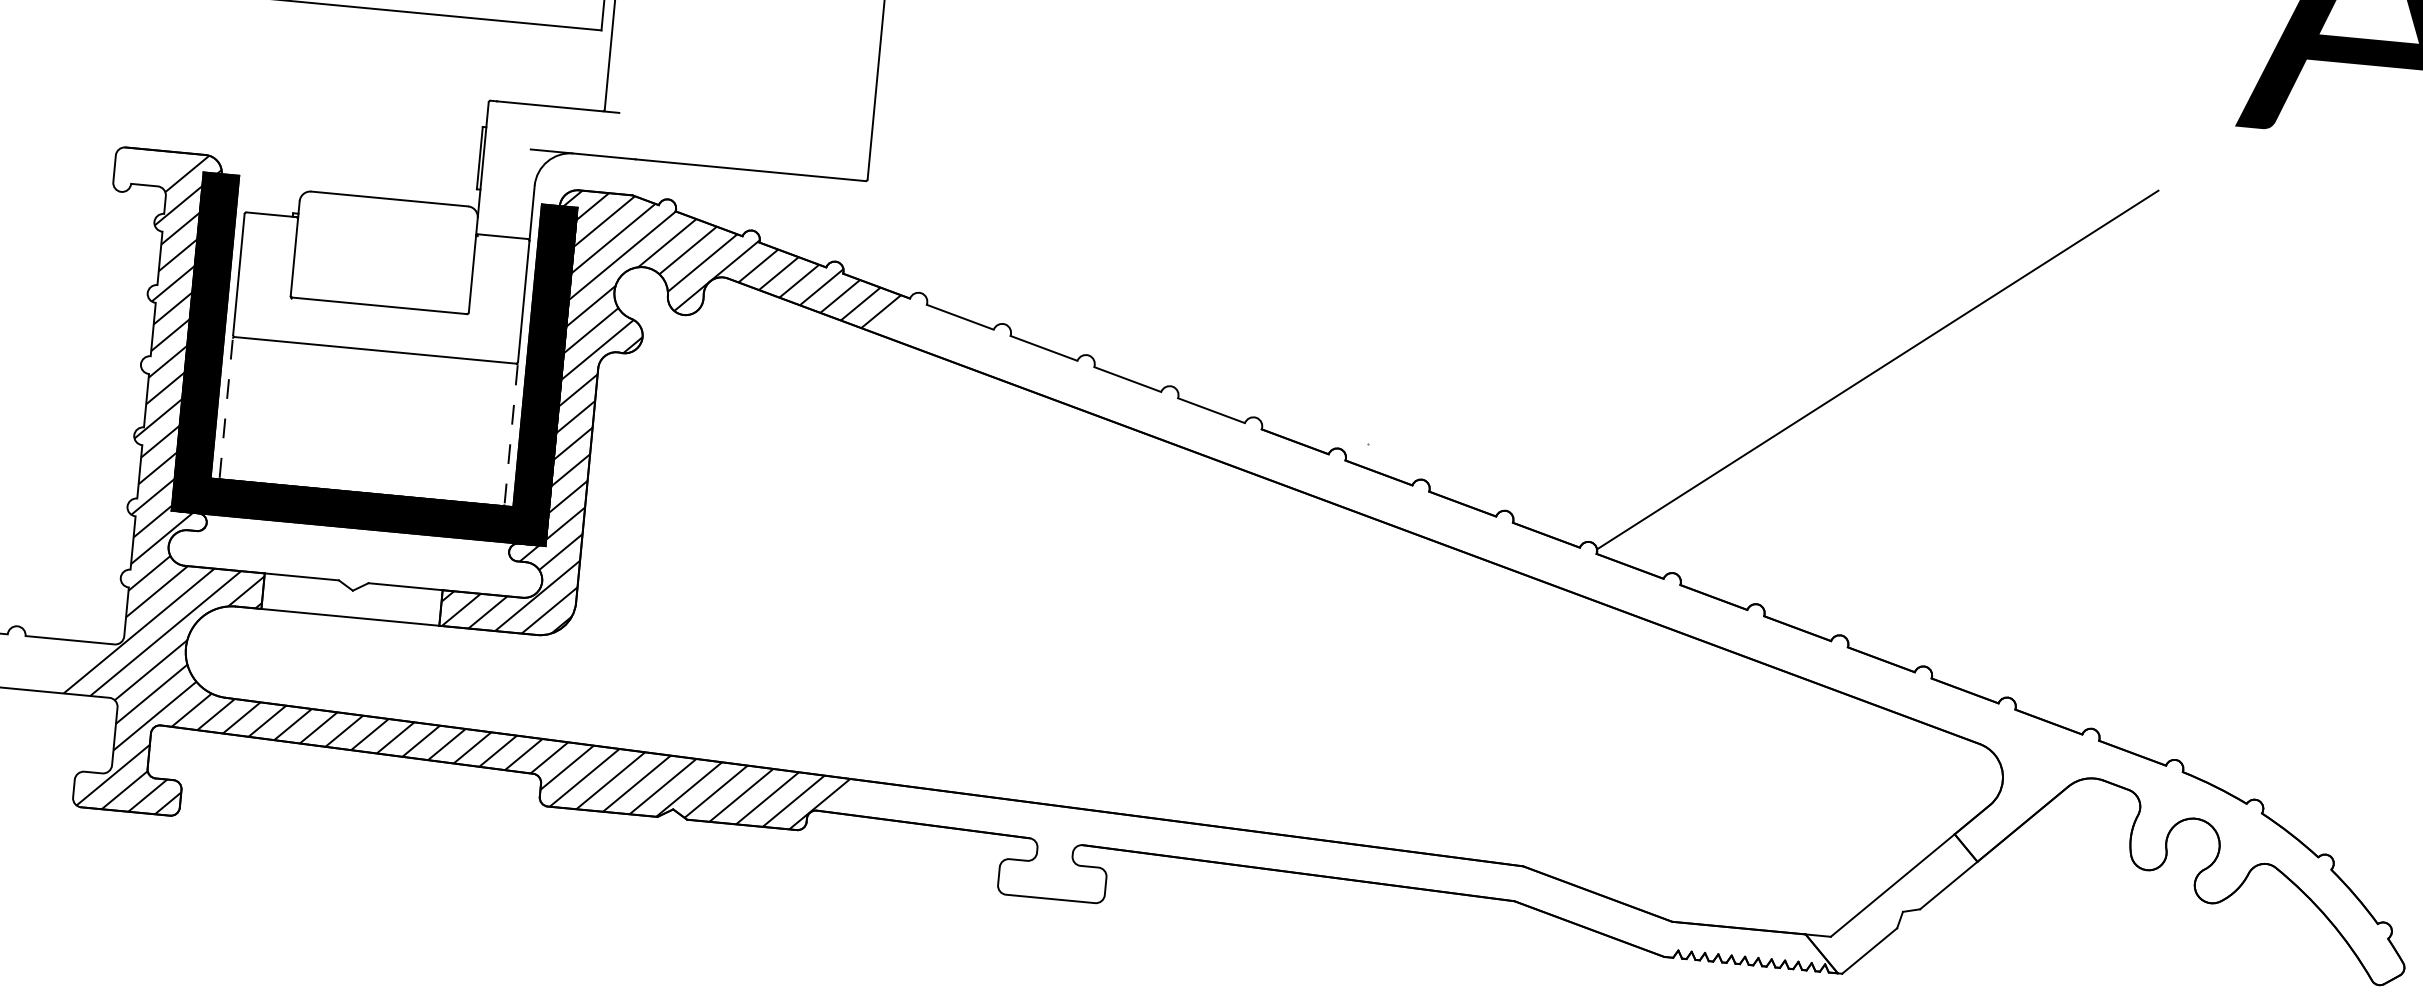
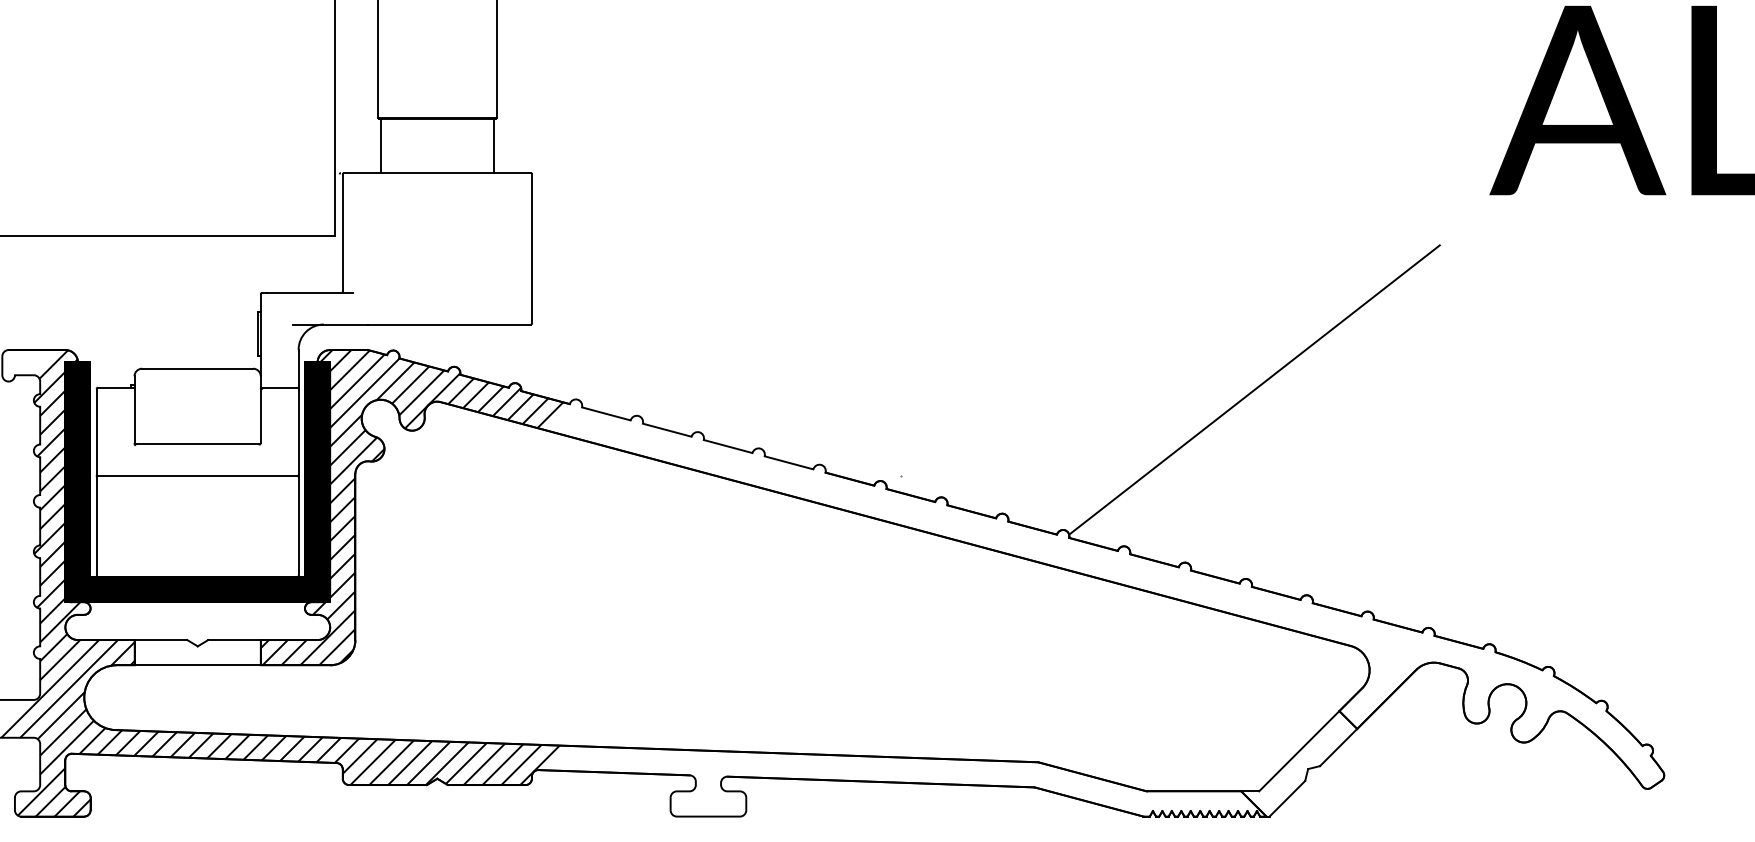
line: (226, 406) -> (96, 525), dashed -> solid
line: (510, 435) -> (298, 526), dashed -> solid

